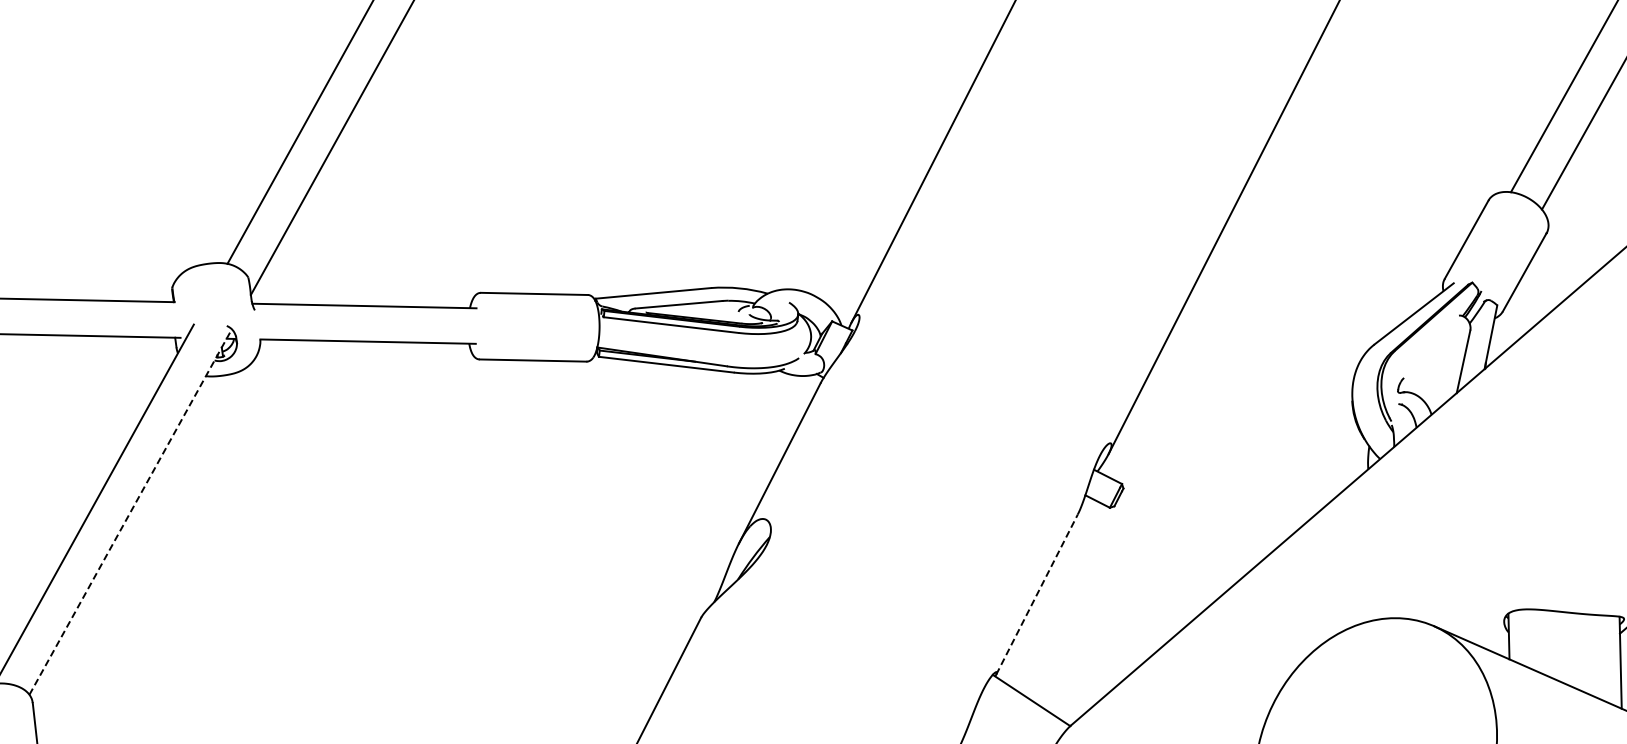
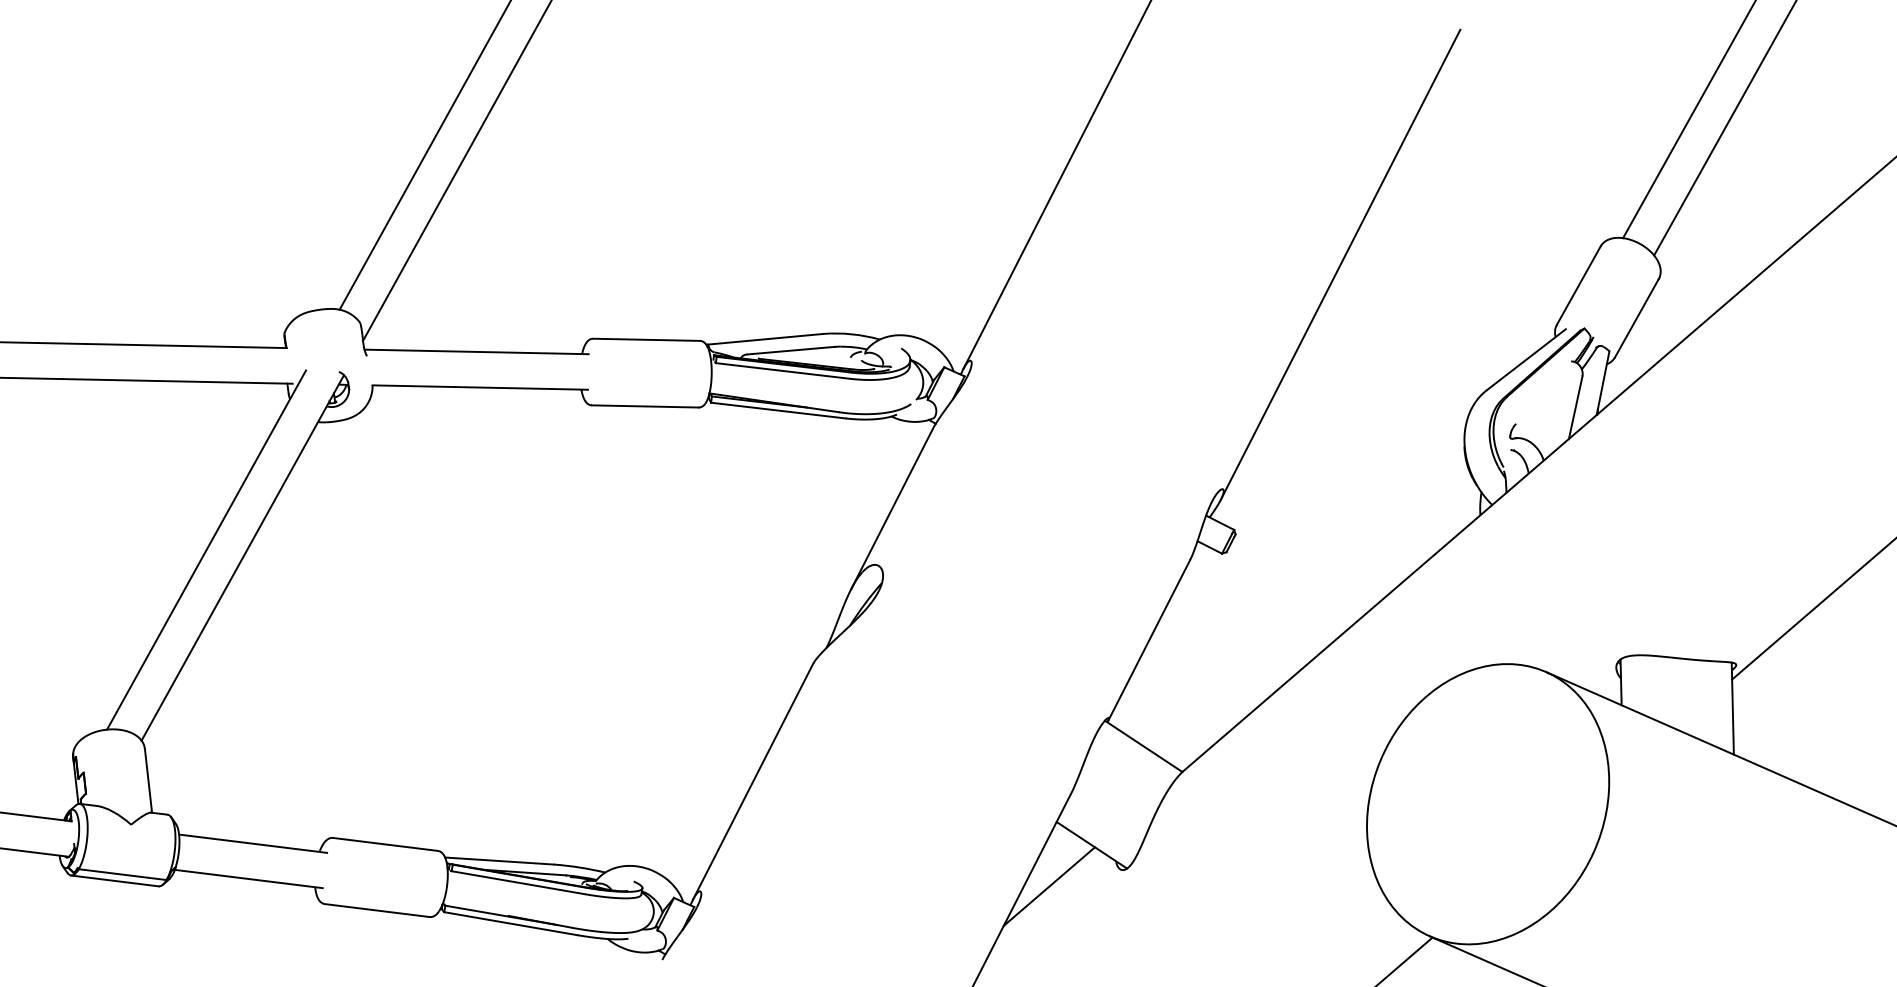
line: (130, 512) -> (242, 558), dashed -> solid
line: (1037, 594) -> (1149, 640), dashed -> solid

